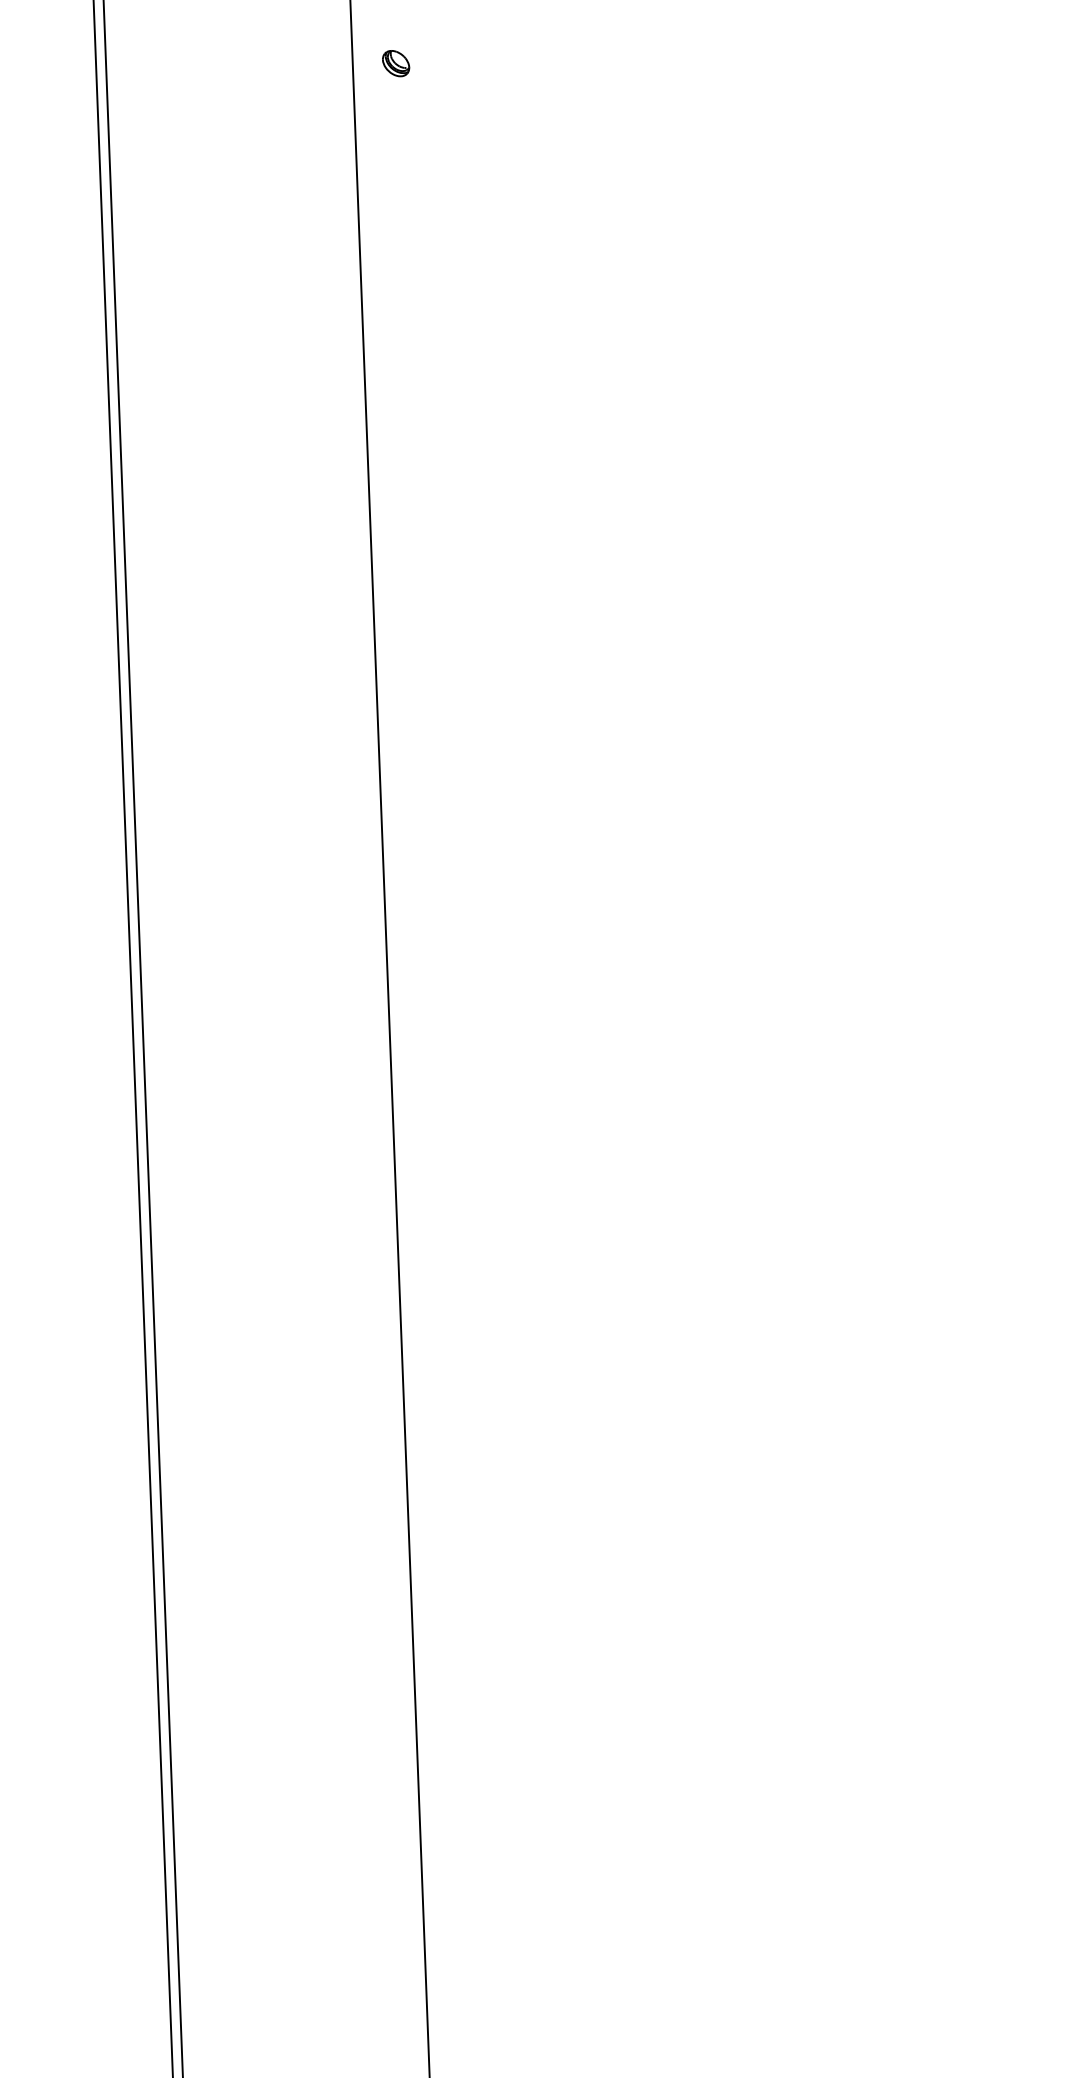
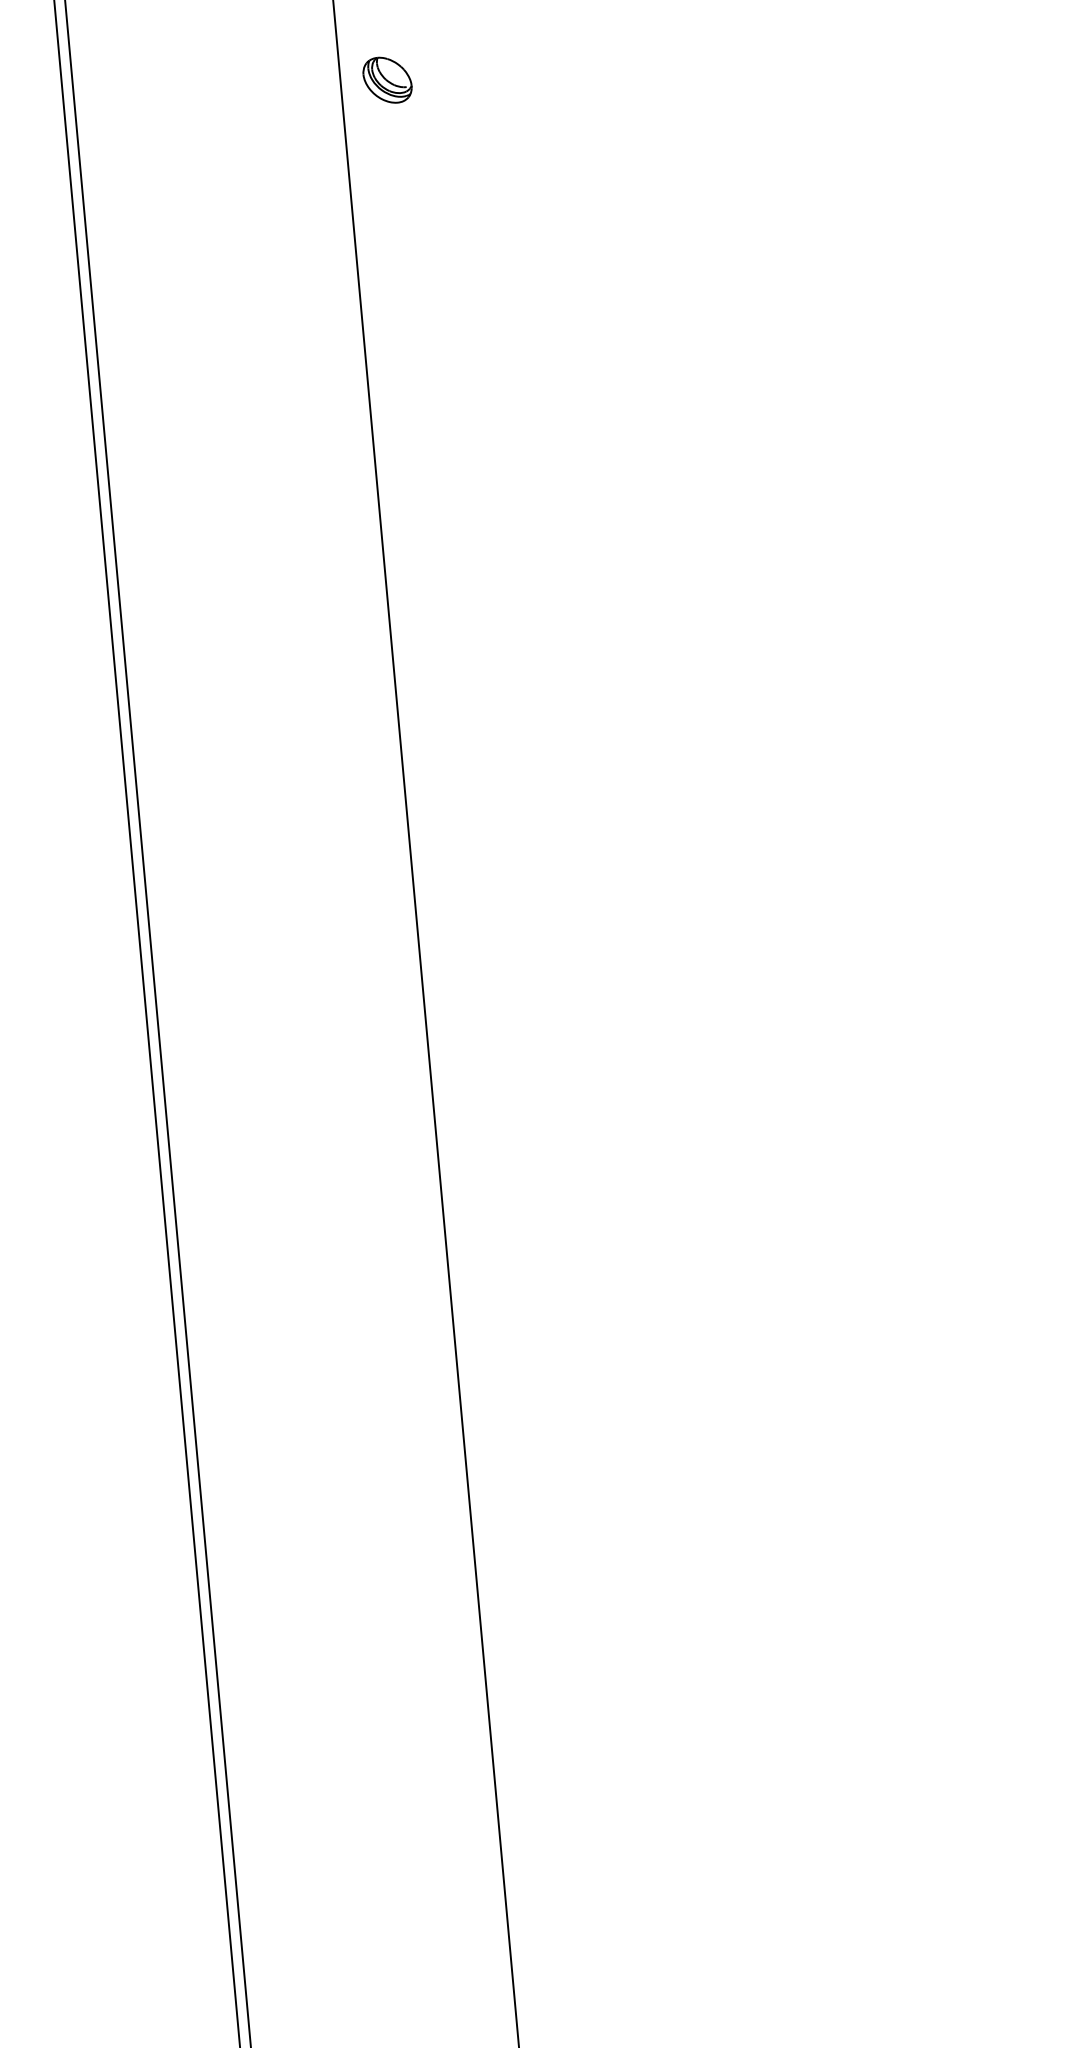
part: (395, 63) -> (386, 80), size x1.67

